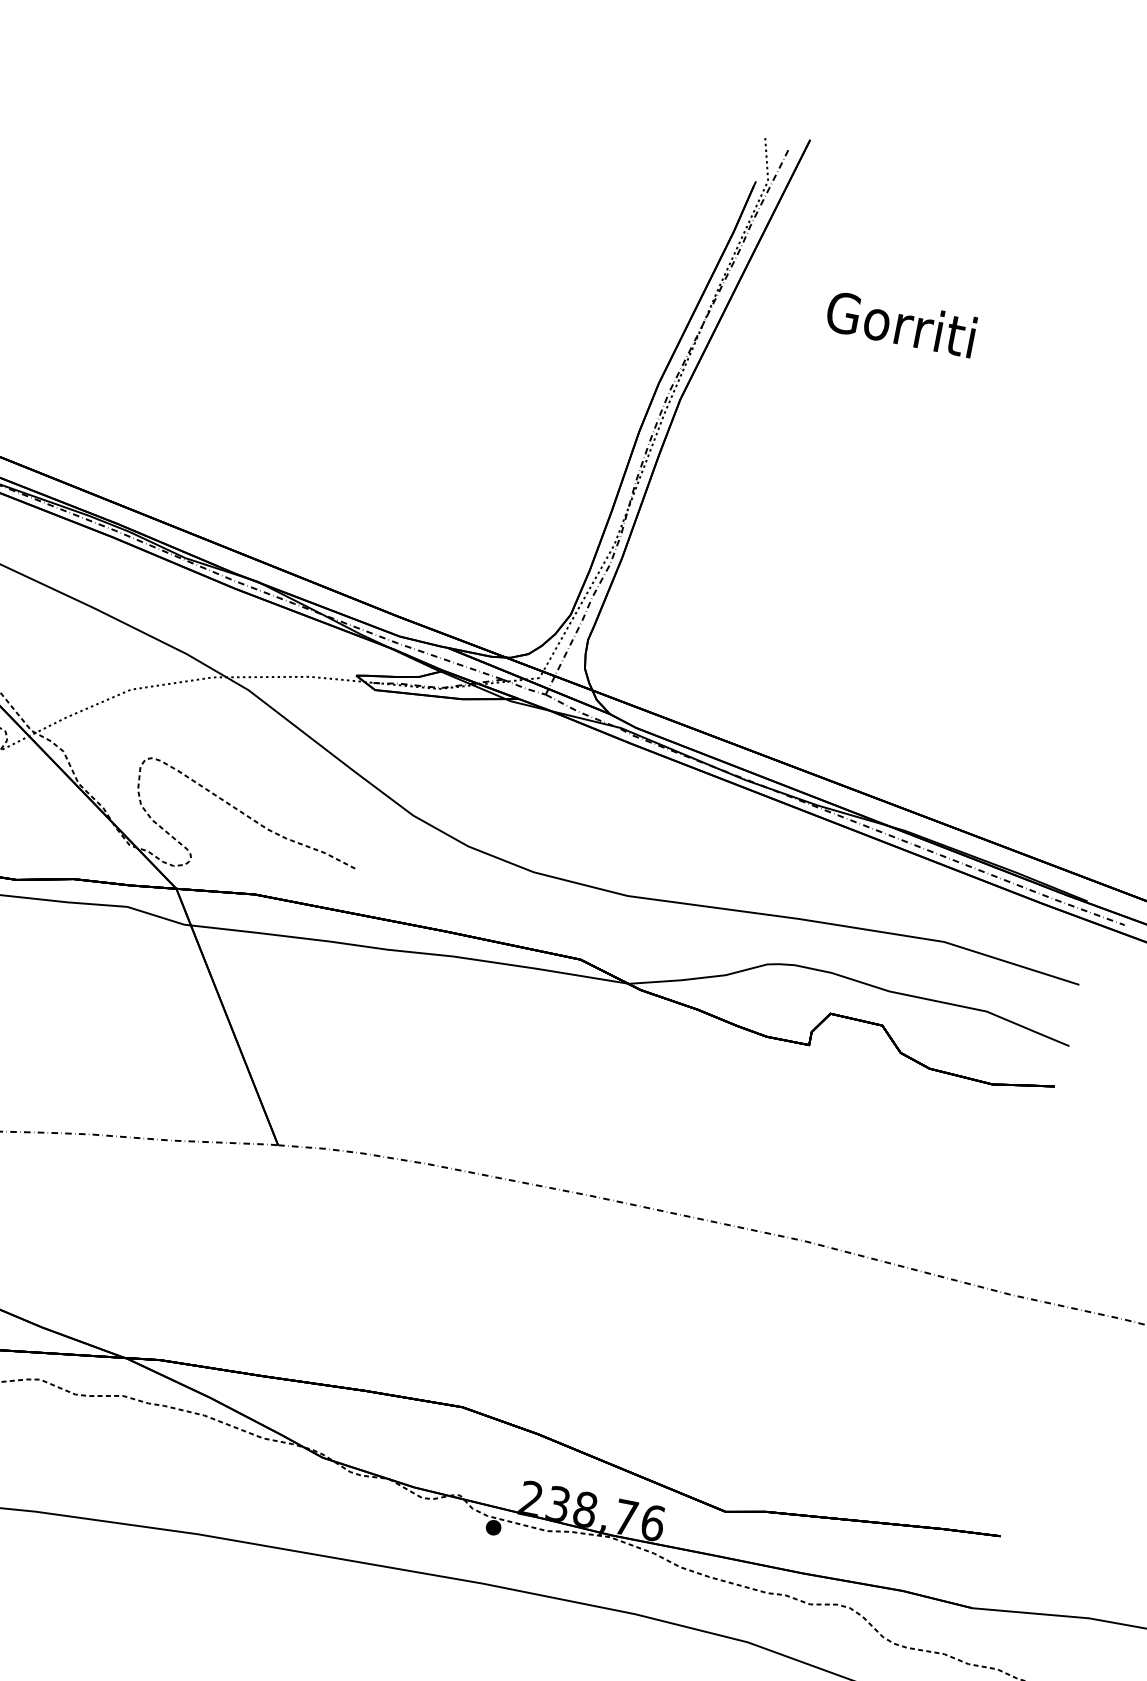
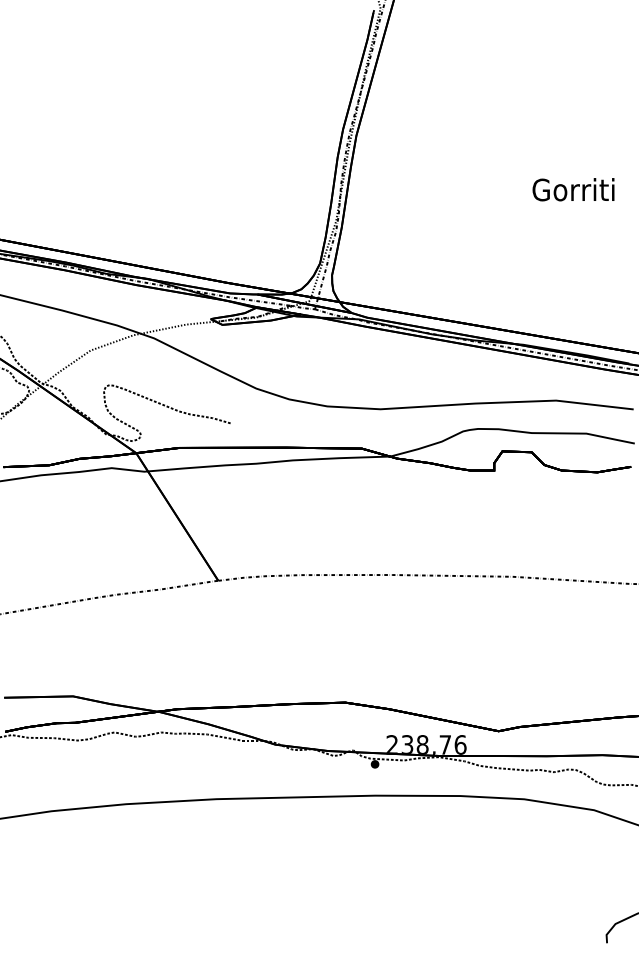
text: (901, 323) -> (573, 189), moved

